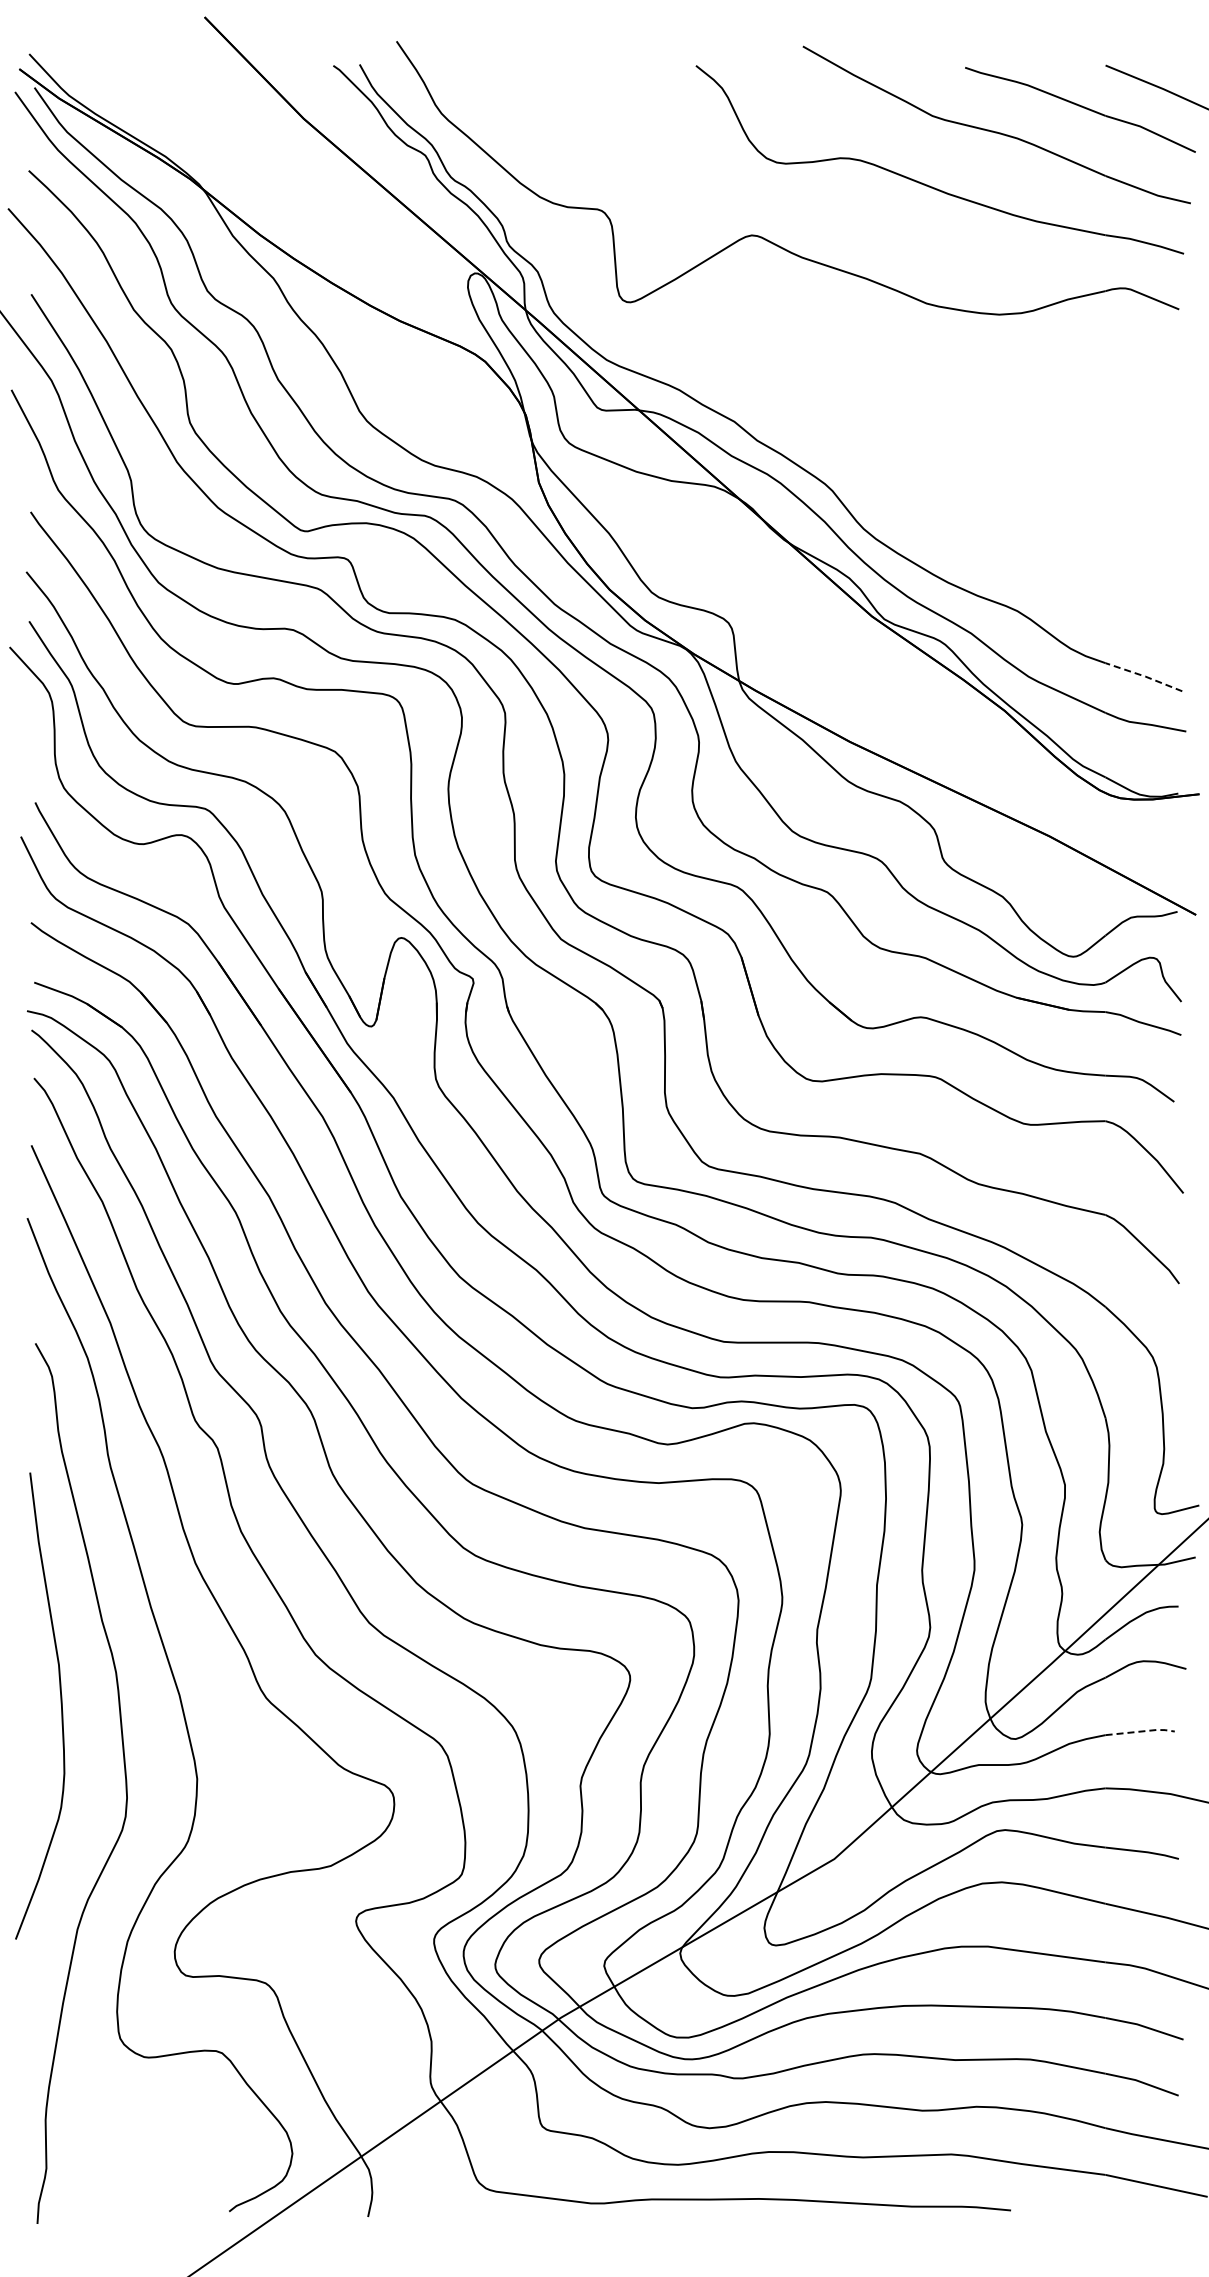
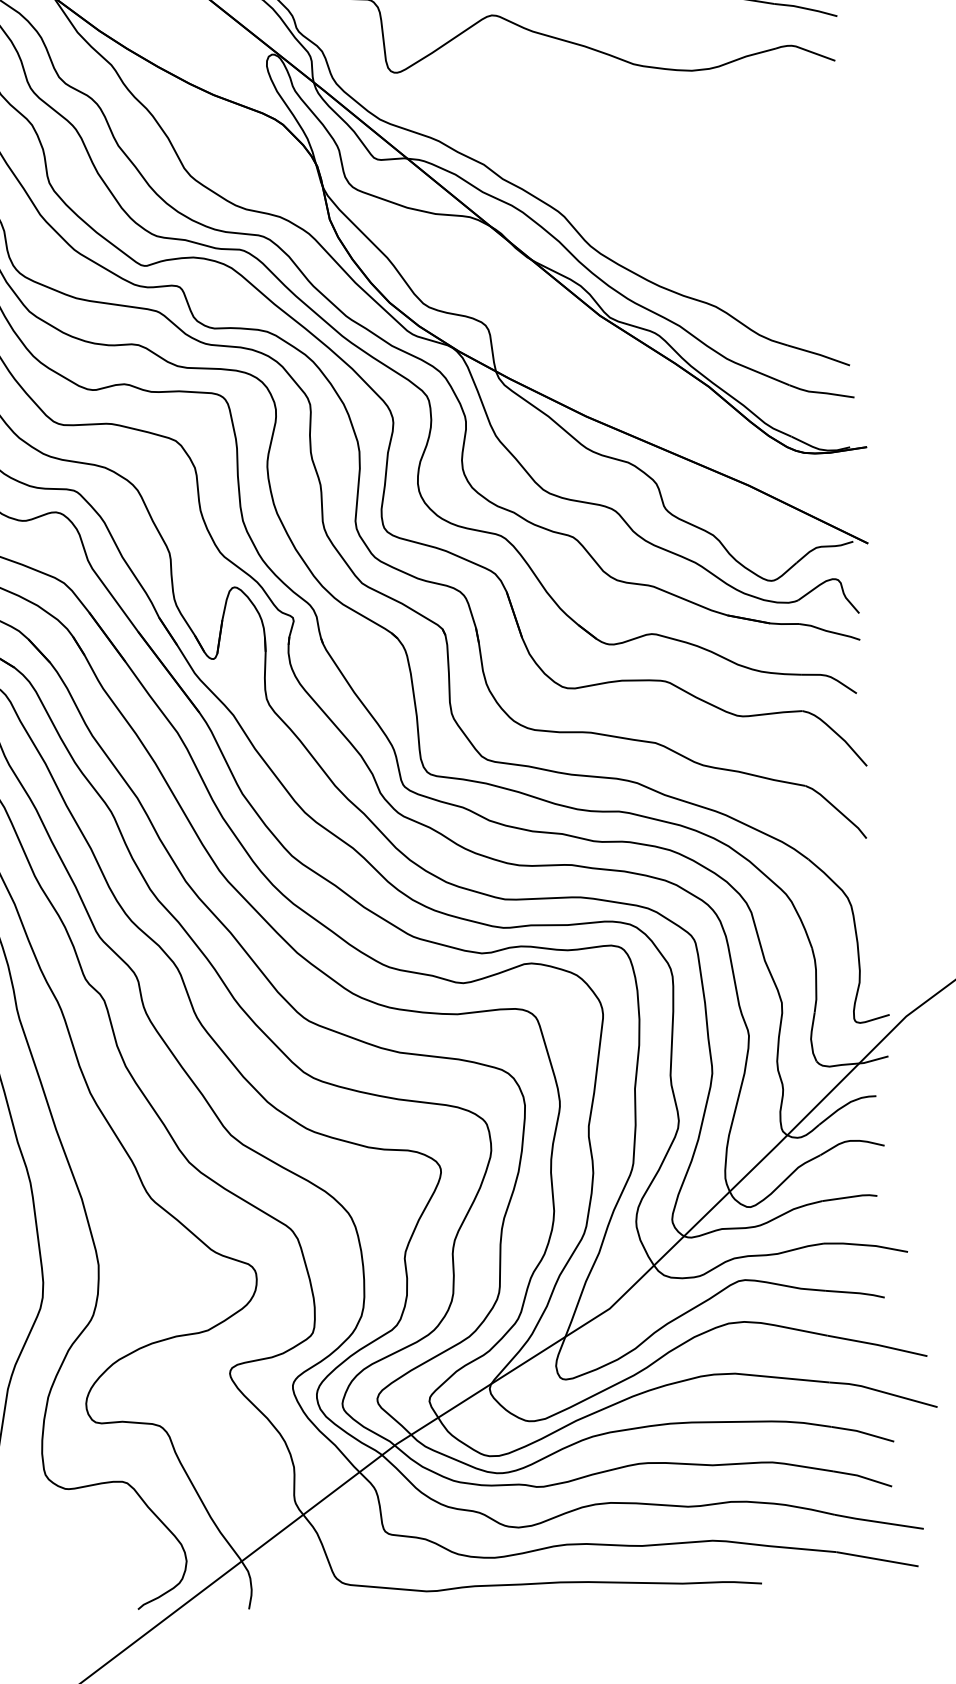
line: (1144, 676) -> (819, 354), dashed -> solid
line: (1141, 1731) -> (850, 1197), dashed -> solid

